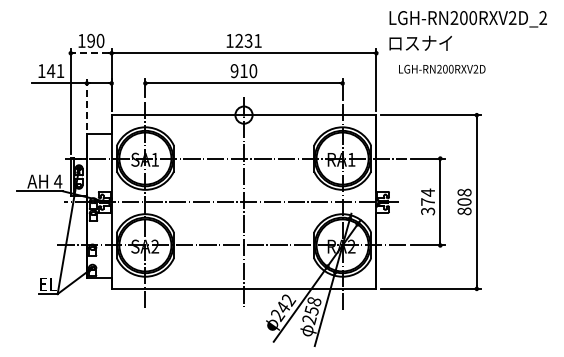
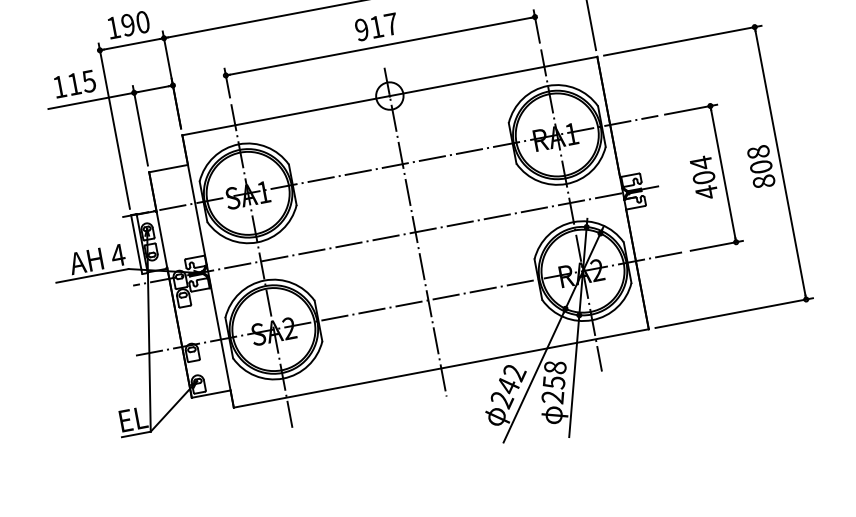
line: (91, 53) -> (132, 44), dashed -> solid
text: (55, 71) -> (81, 83), 141 -> 115
text: (253, 71) -> (391, 24), 910 -> 917
line: (86, 103) -> (139, 124), dashed -> solid
text: (428, 206) -> (706, 184), 374 -> 404

